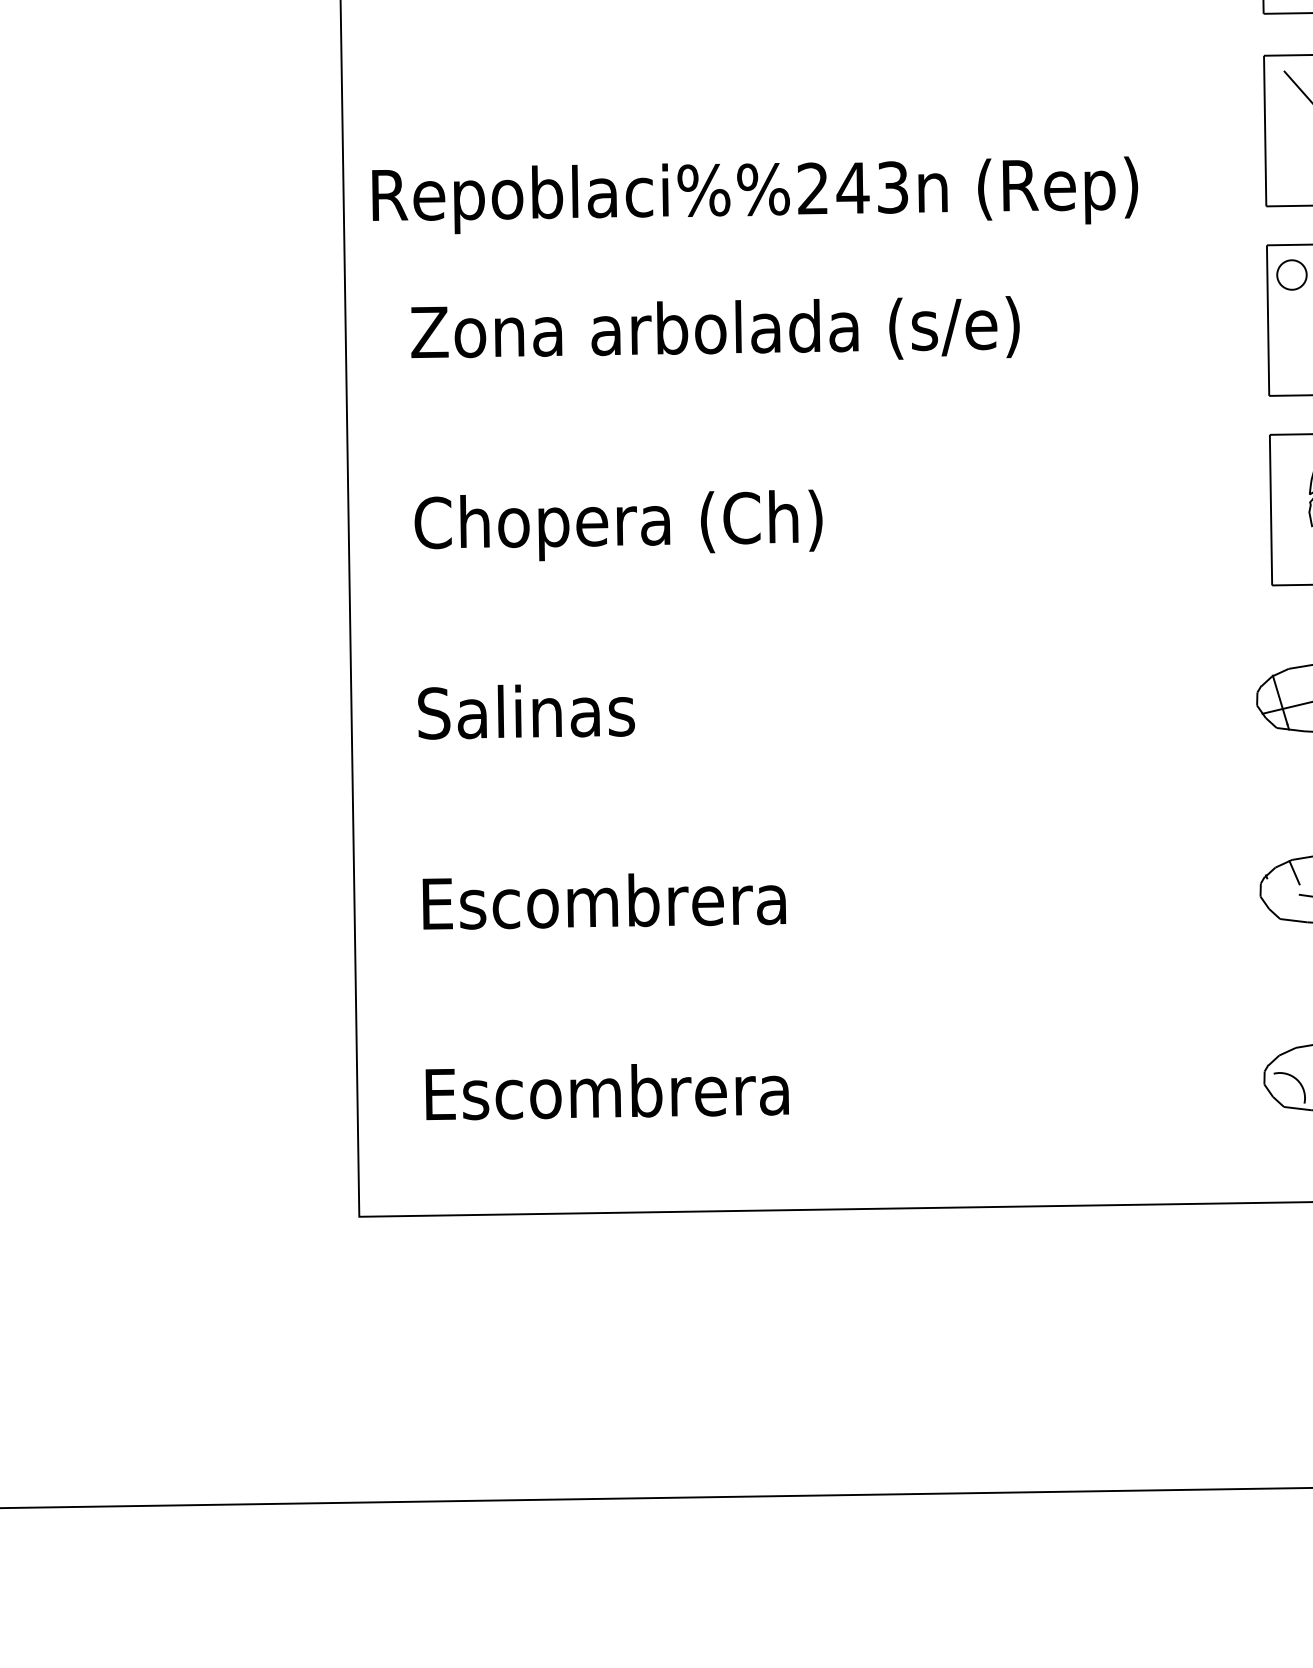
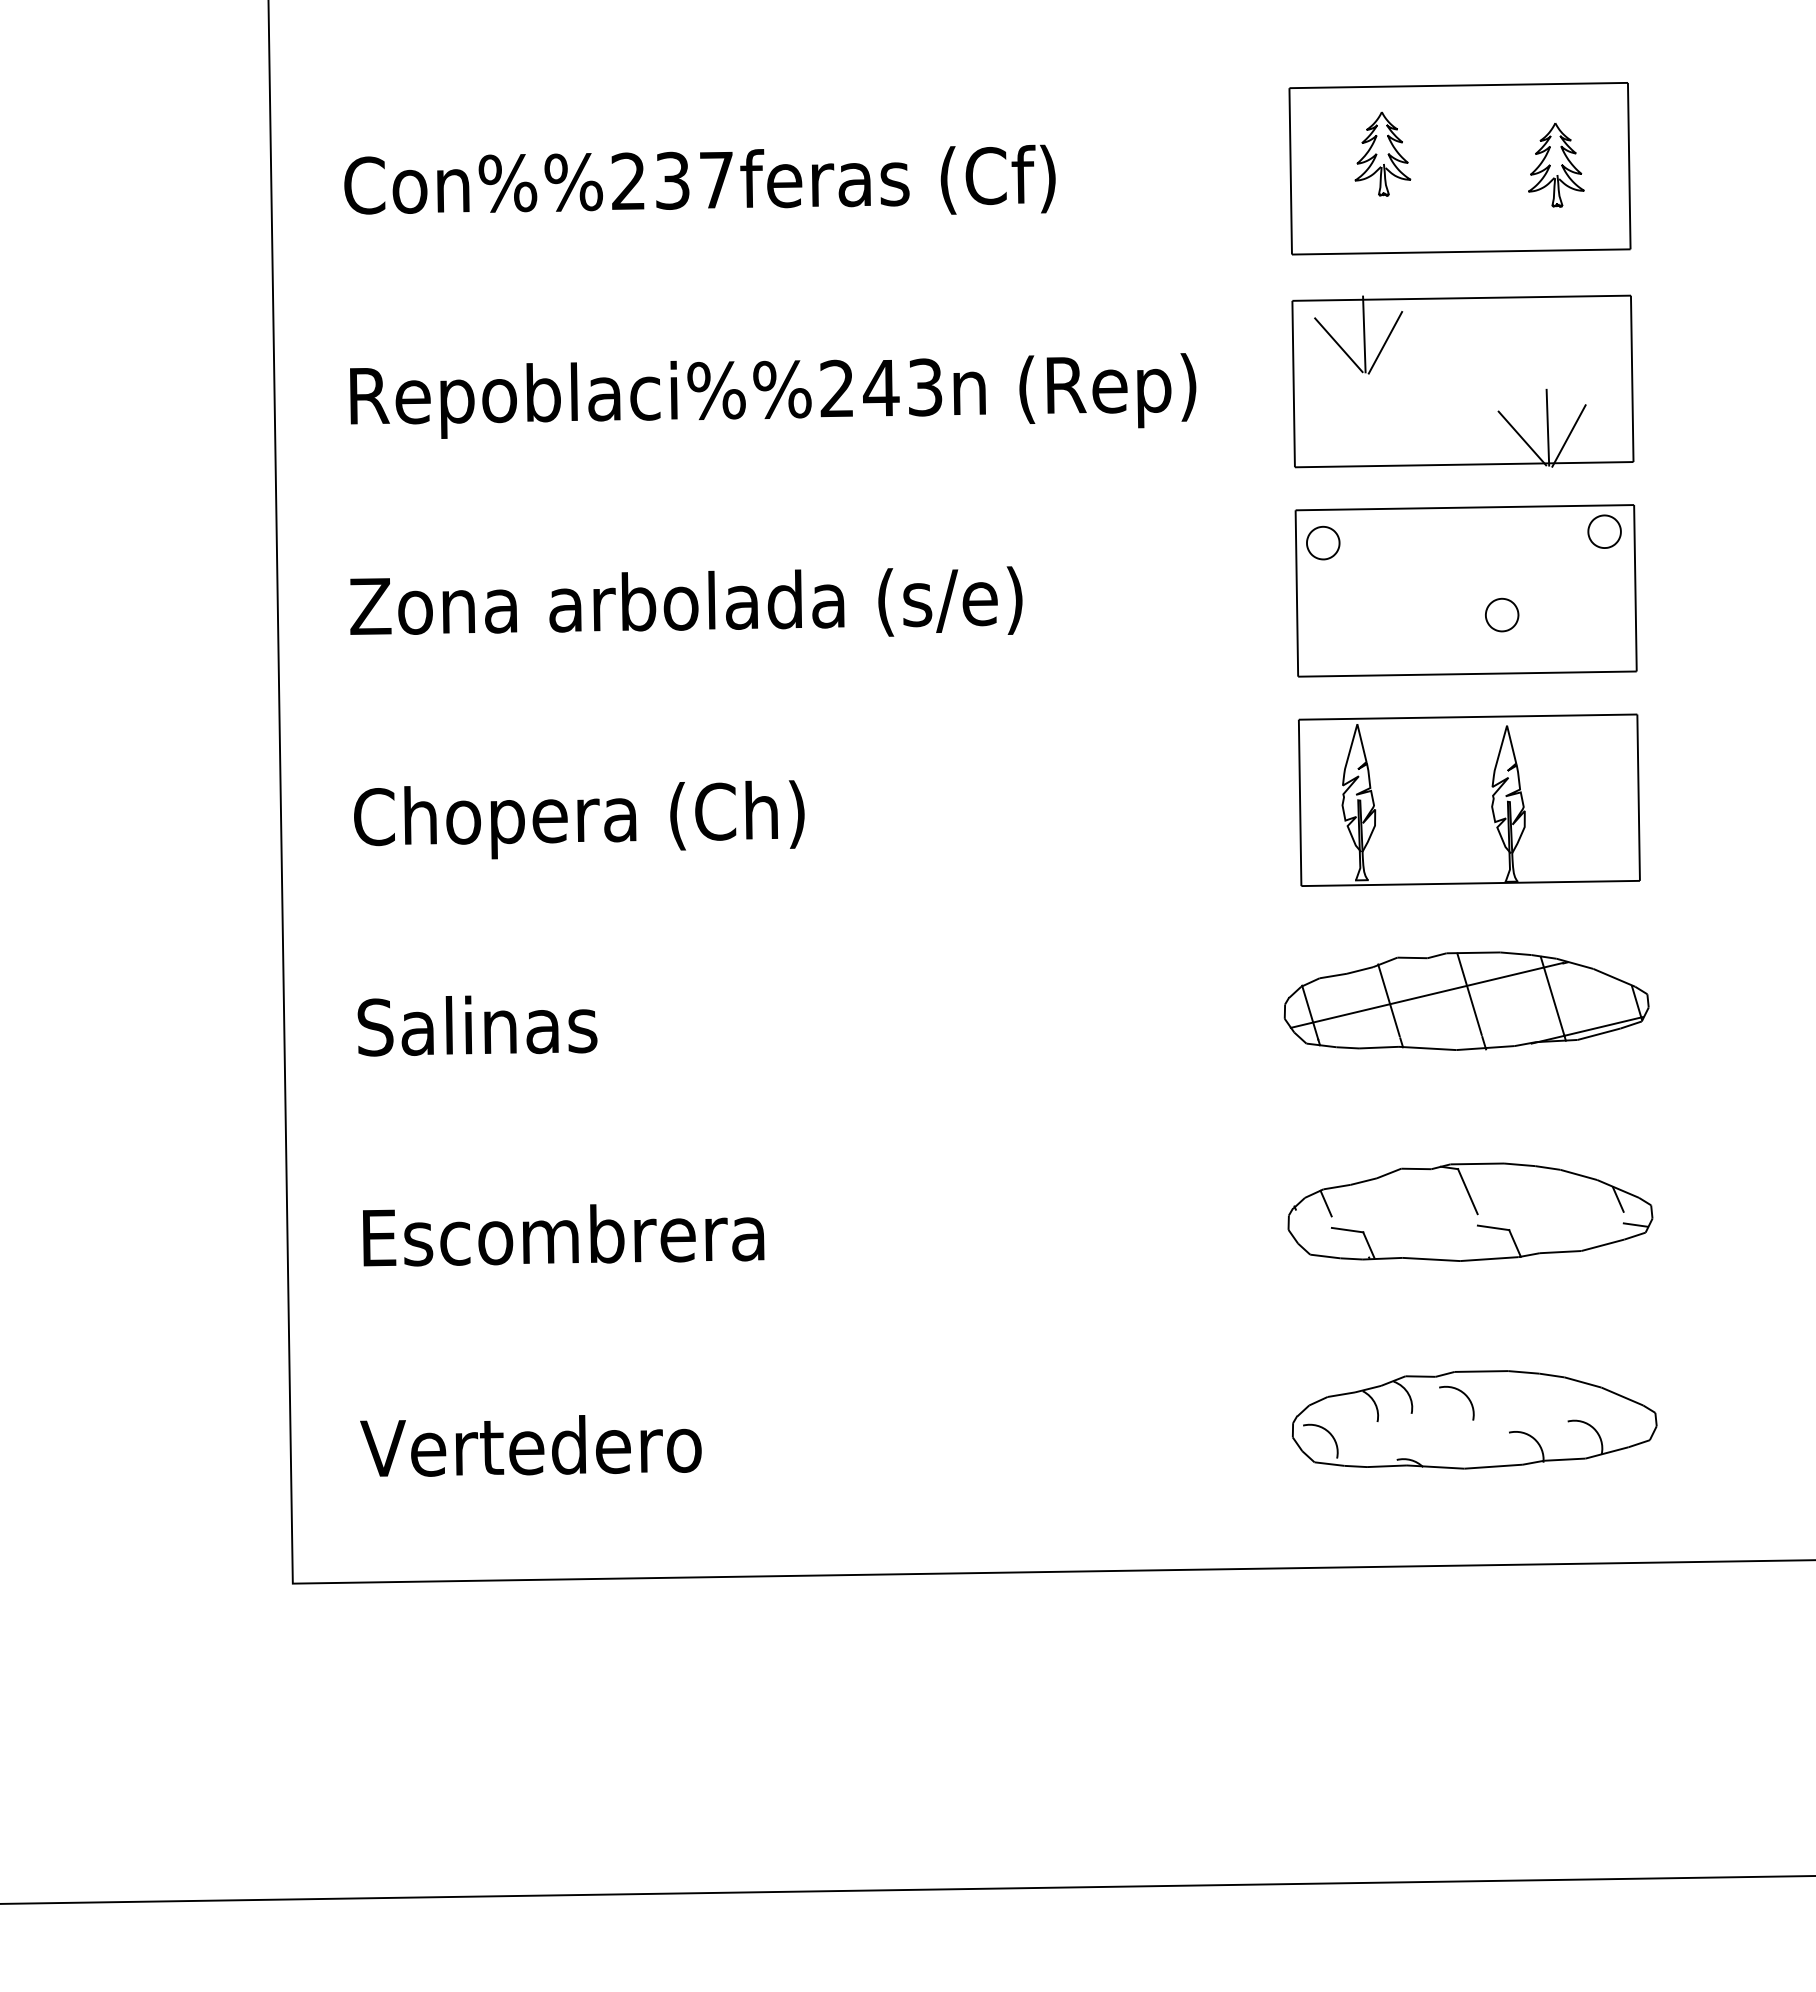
text: (755, 194) -> (773, 395), moved
text: (604, 1091) -> (563, 1445), Escombrera -> Vertedero

